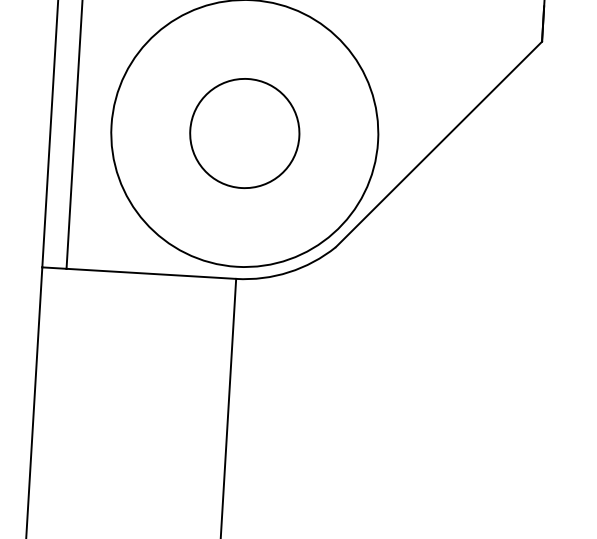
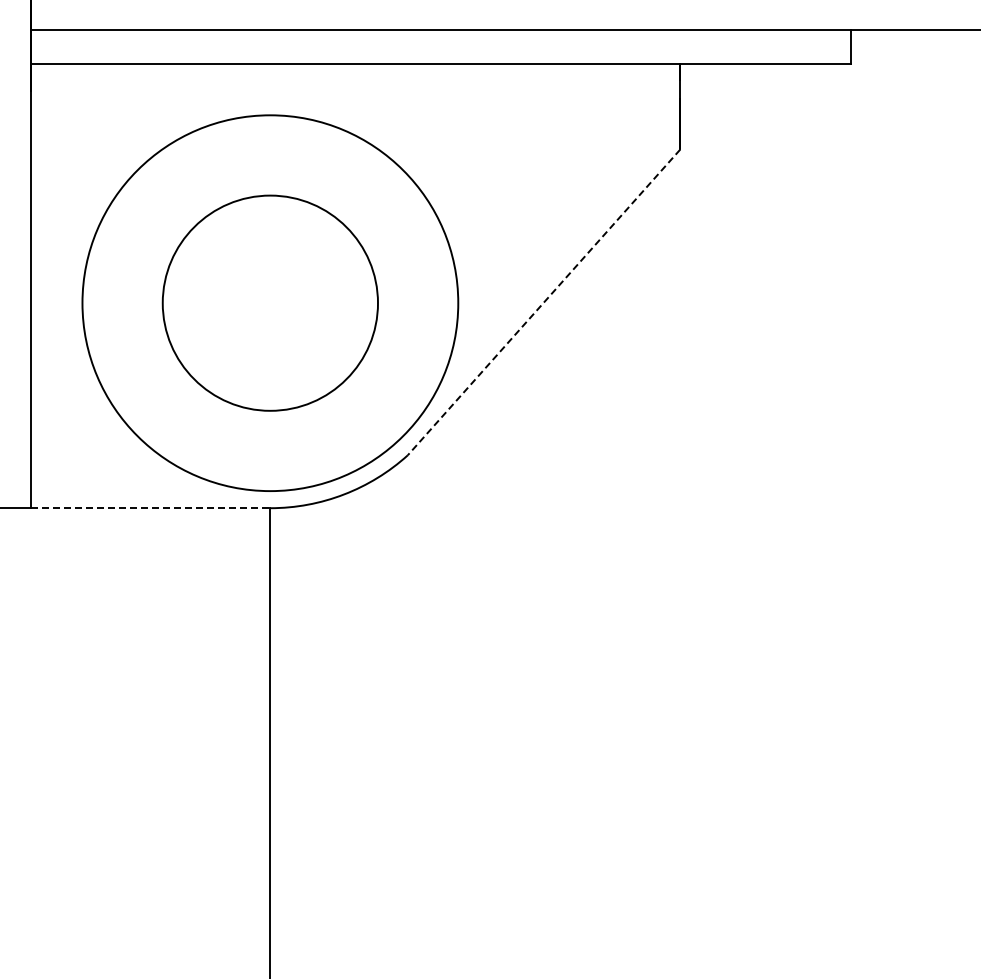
circle: (244, 133) -> (270, 303), size x1.4
line: (439, 144) -> (544, 302), solid -> dashed
line: (151, 274) -> (150, 508), solid -> dashed

